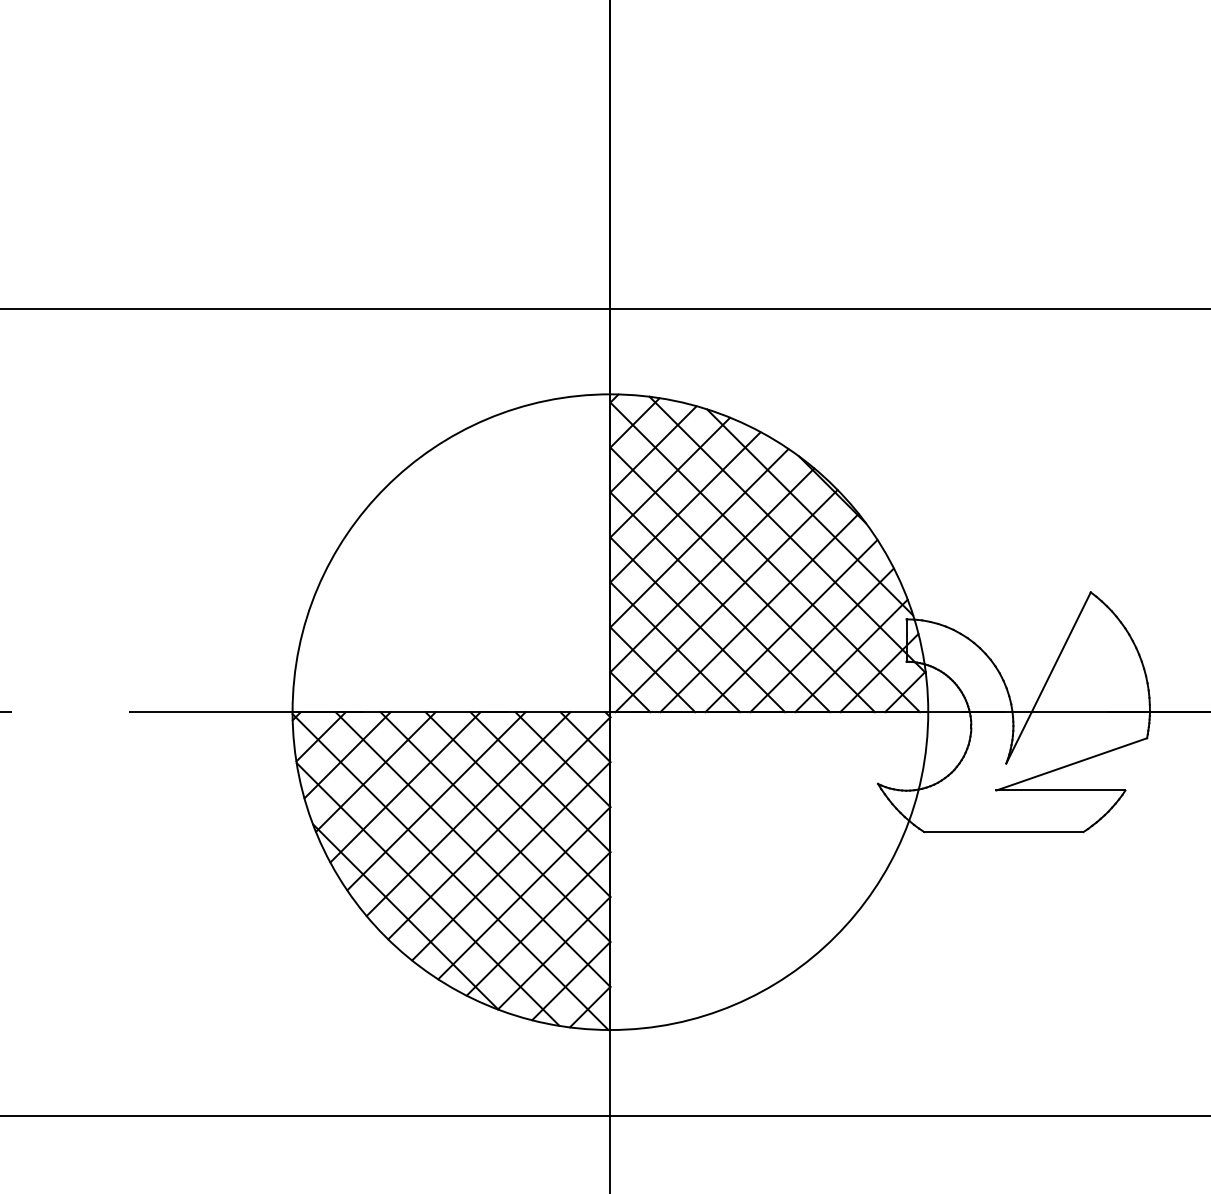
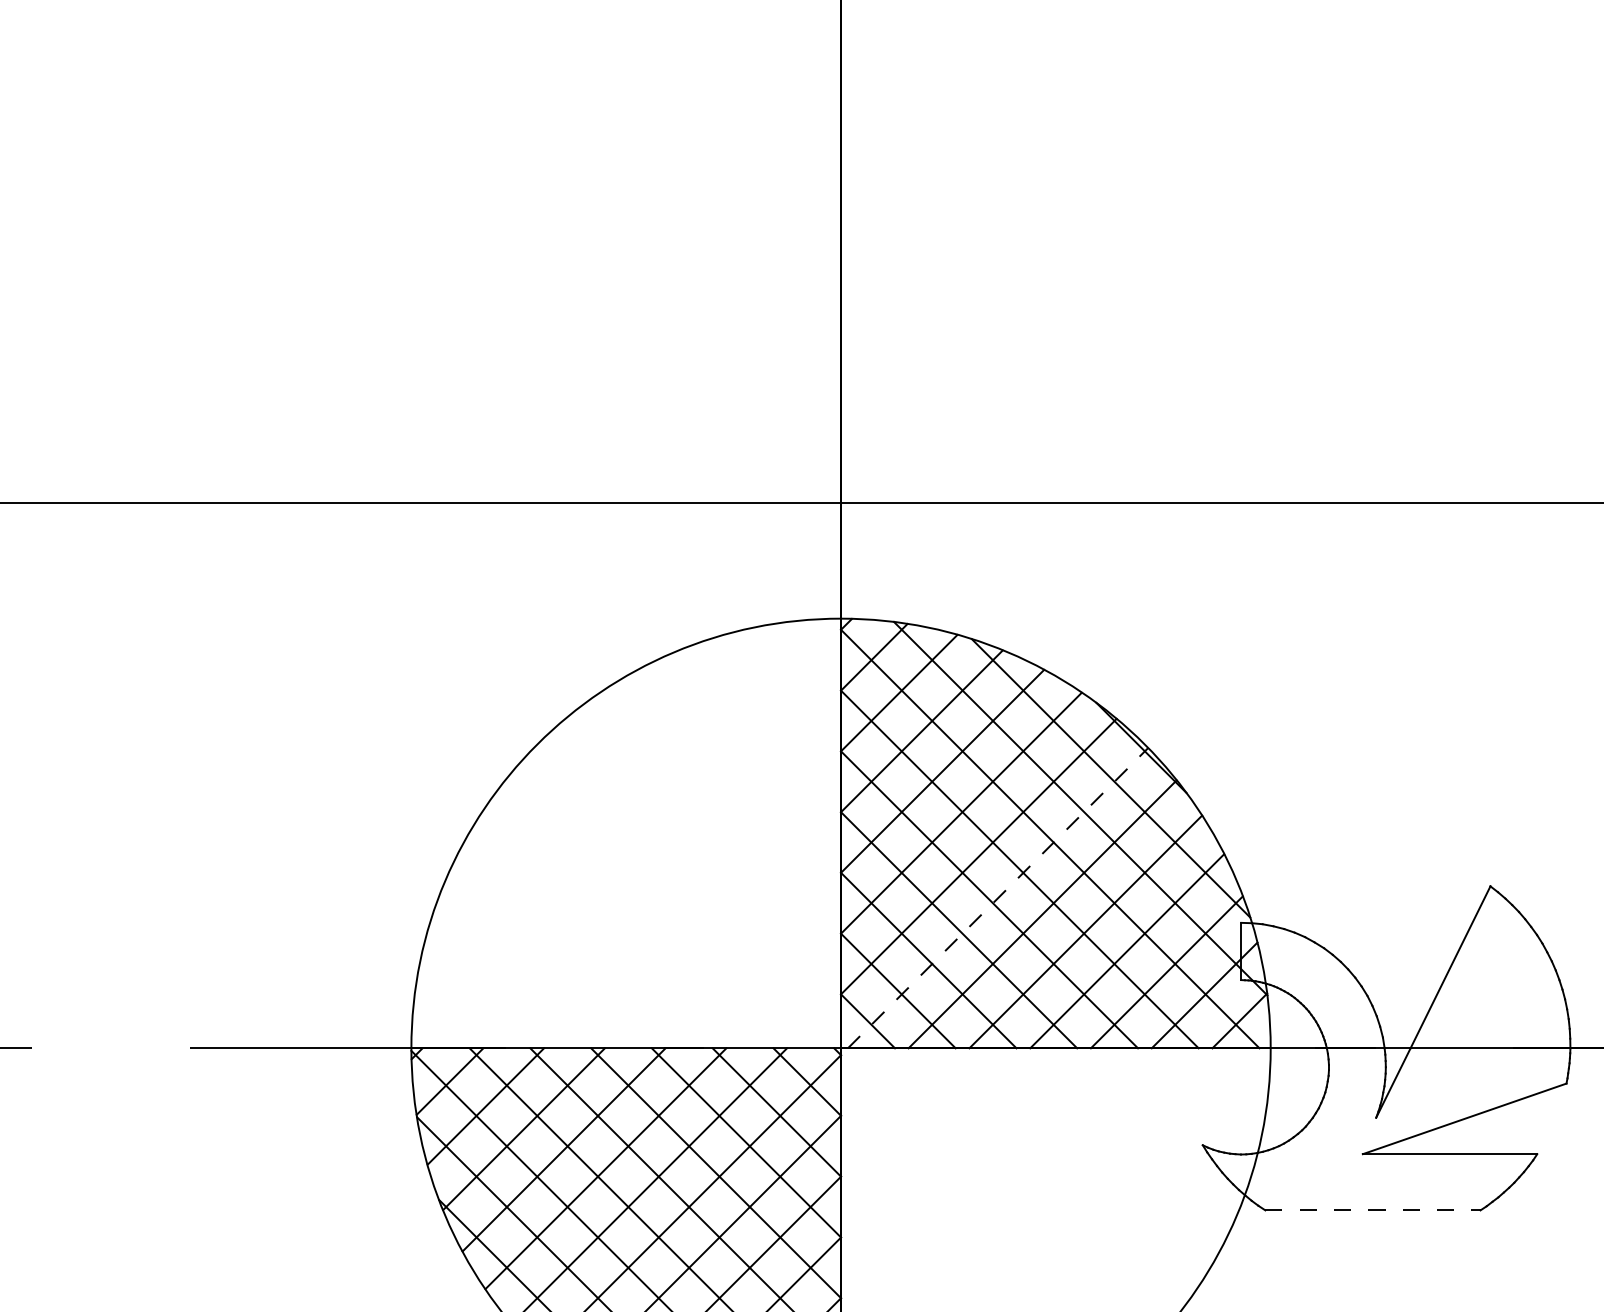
line: (726, 600) -> (997, 897), solid -> dashed
line: (1003, 832) -> (1372, 1210), solid -> dashed

